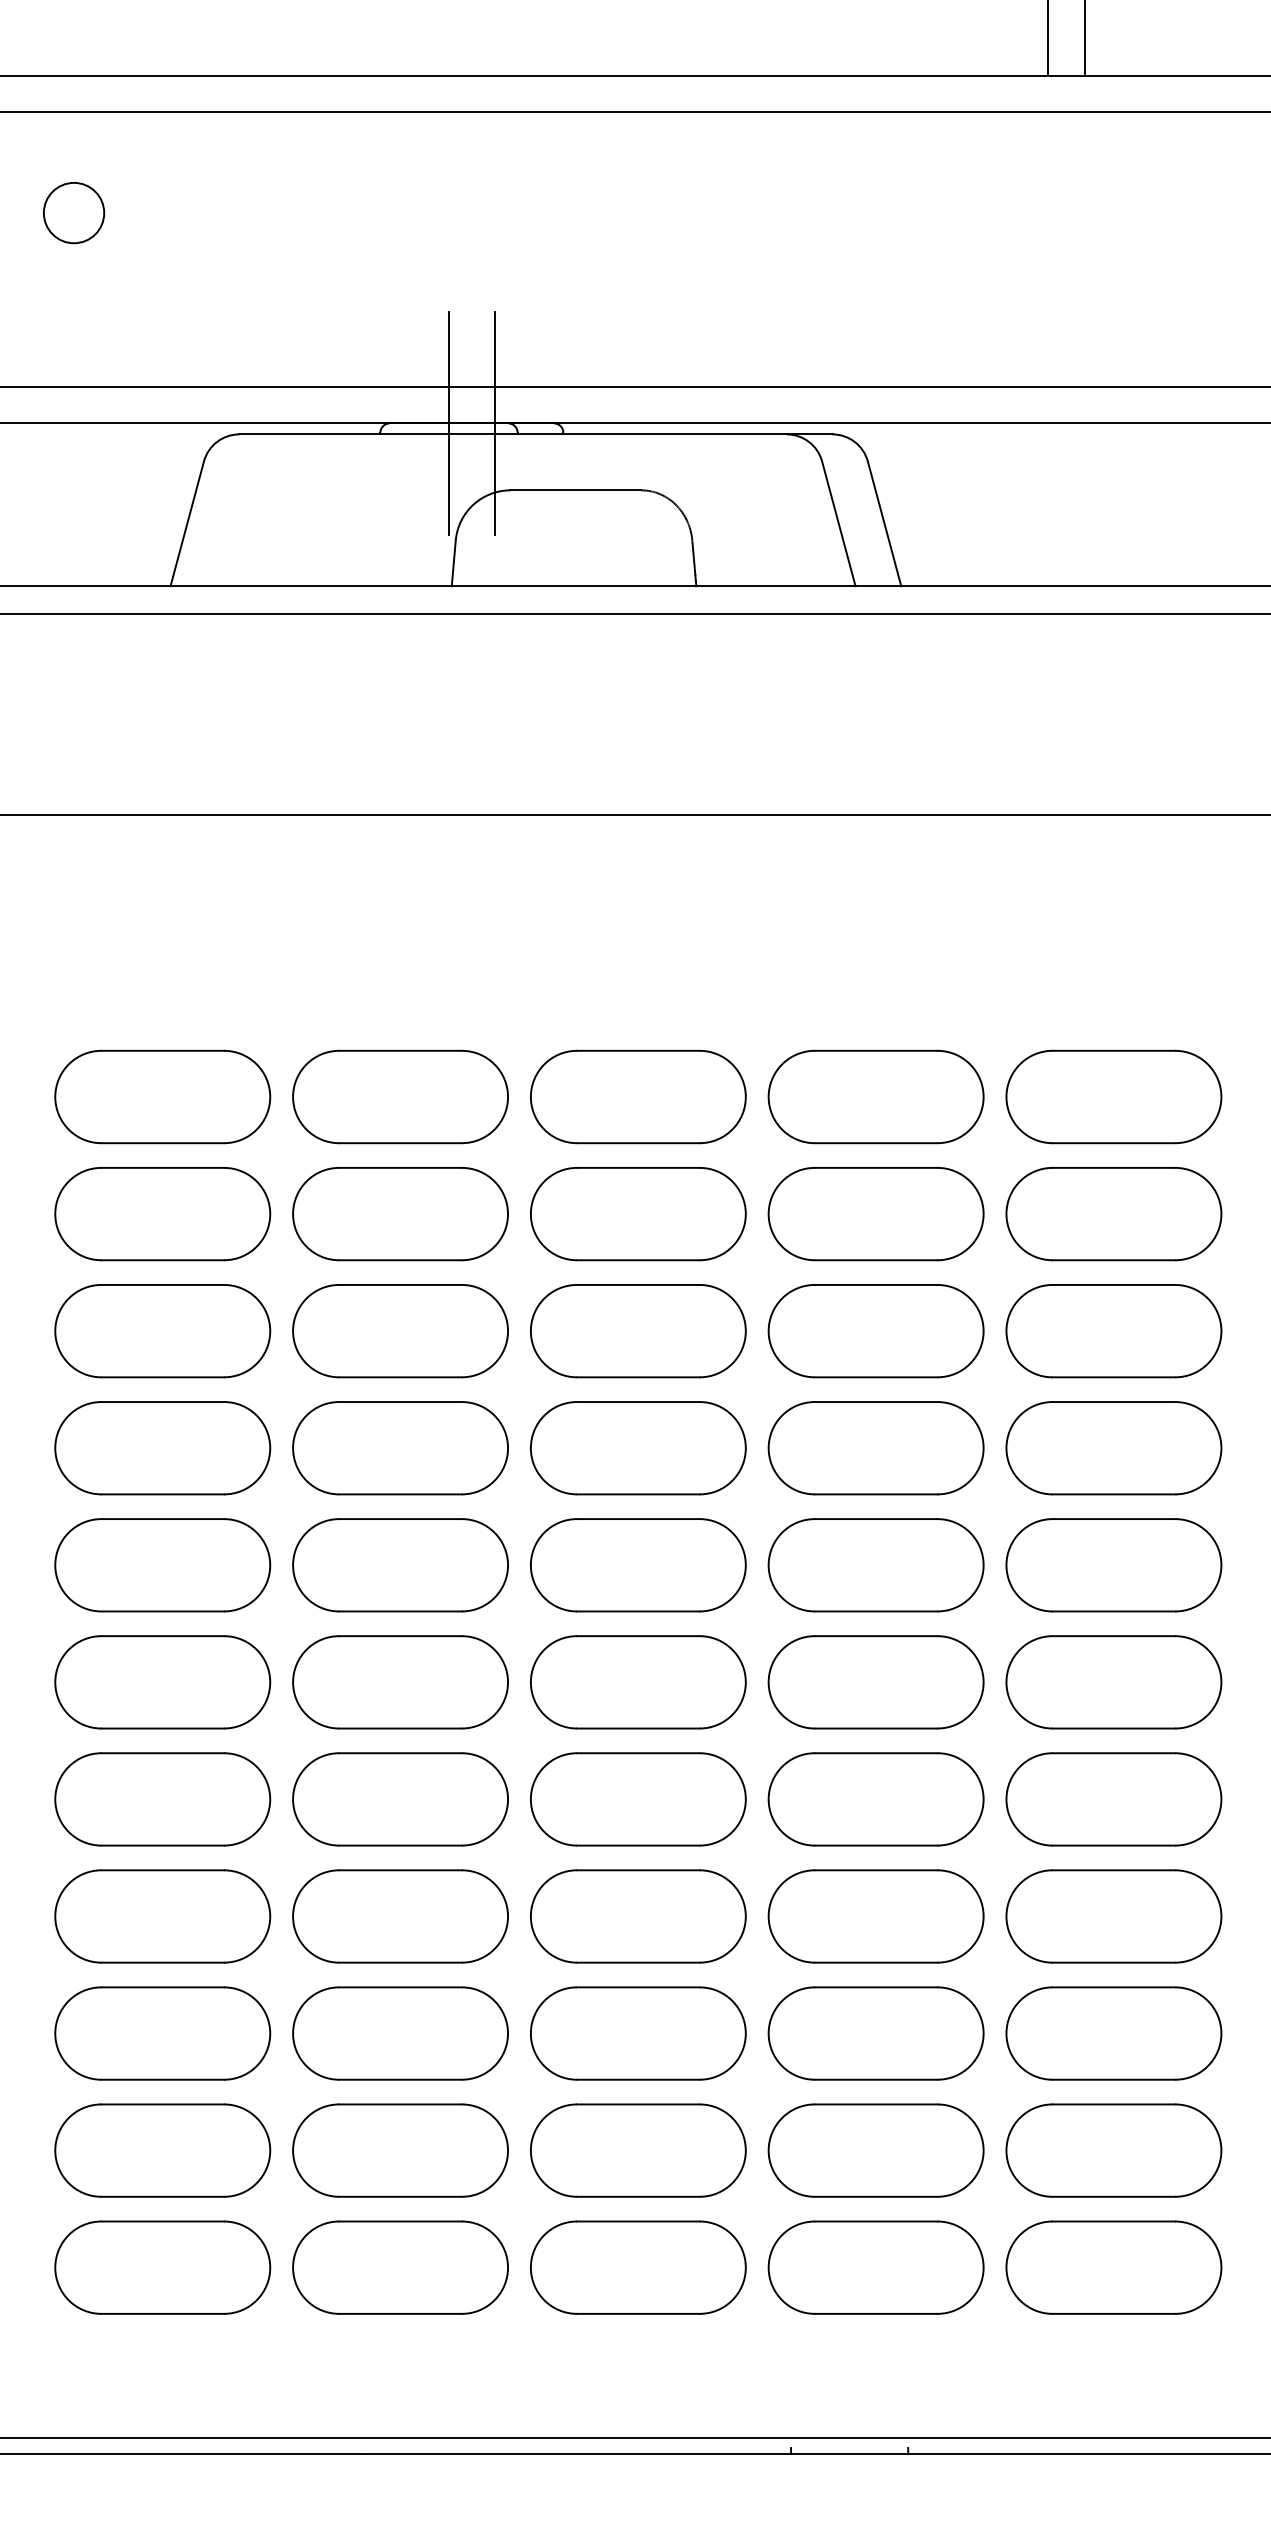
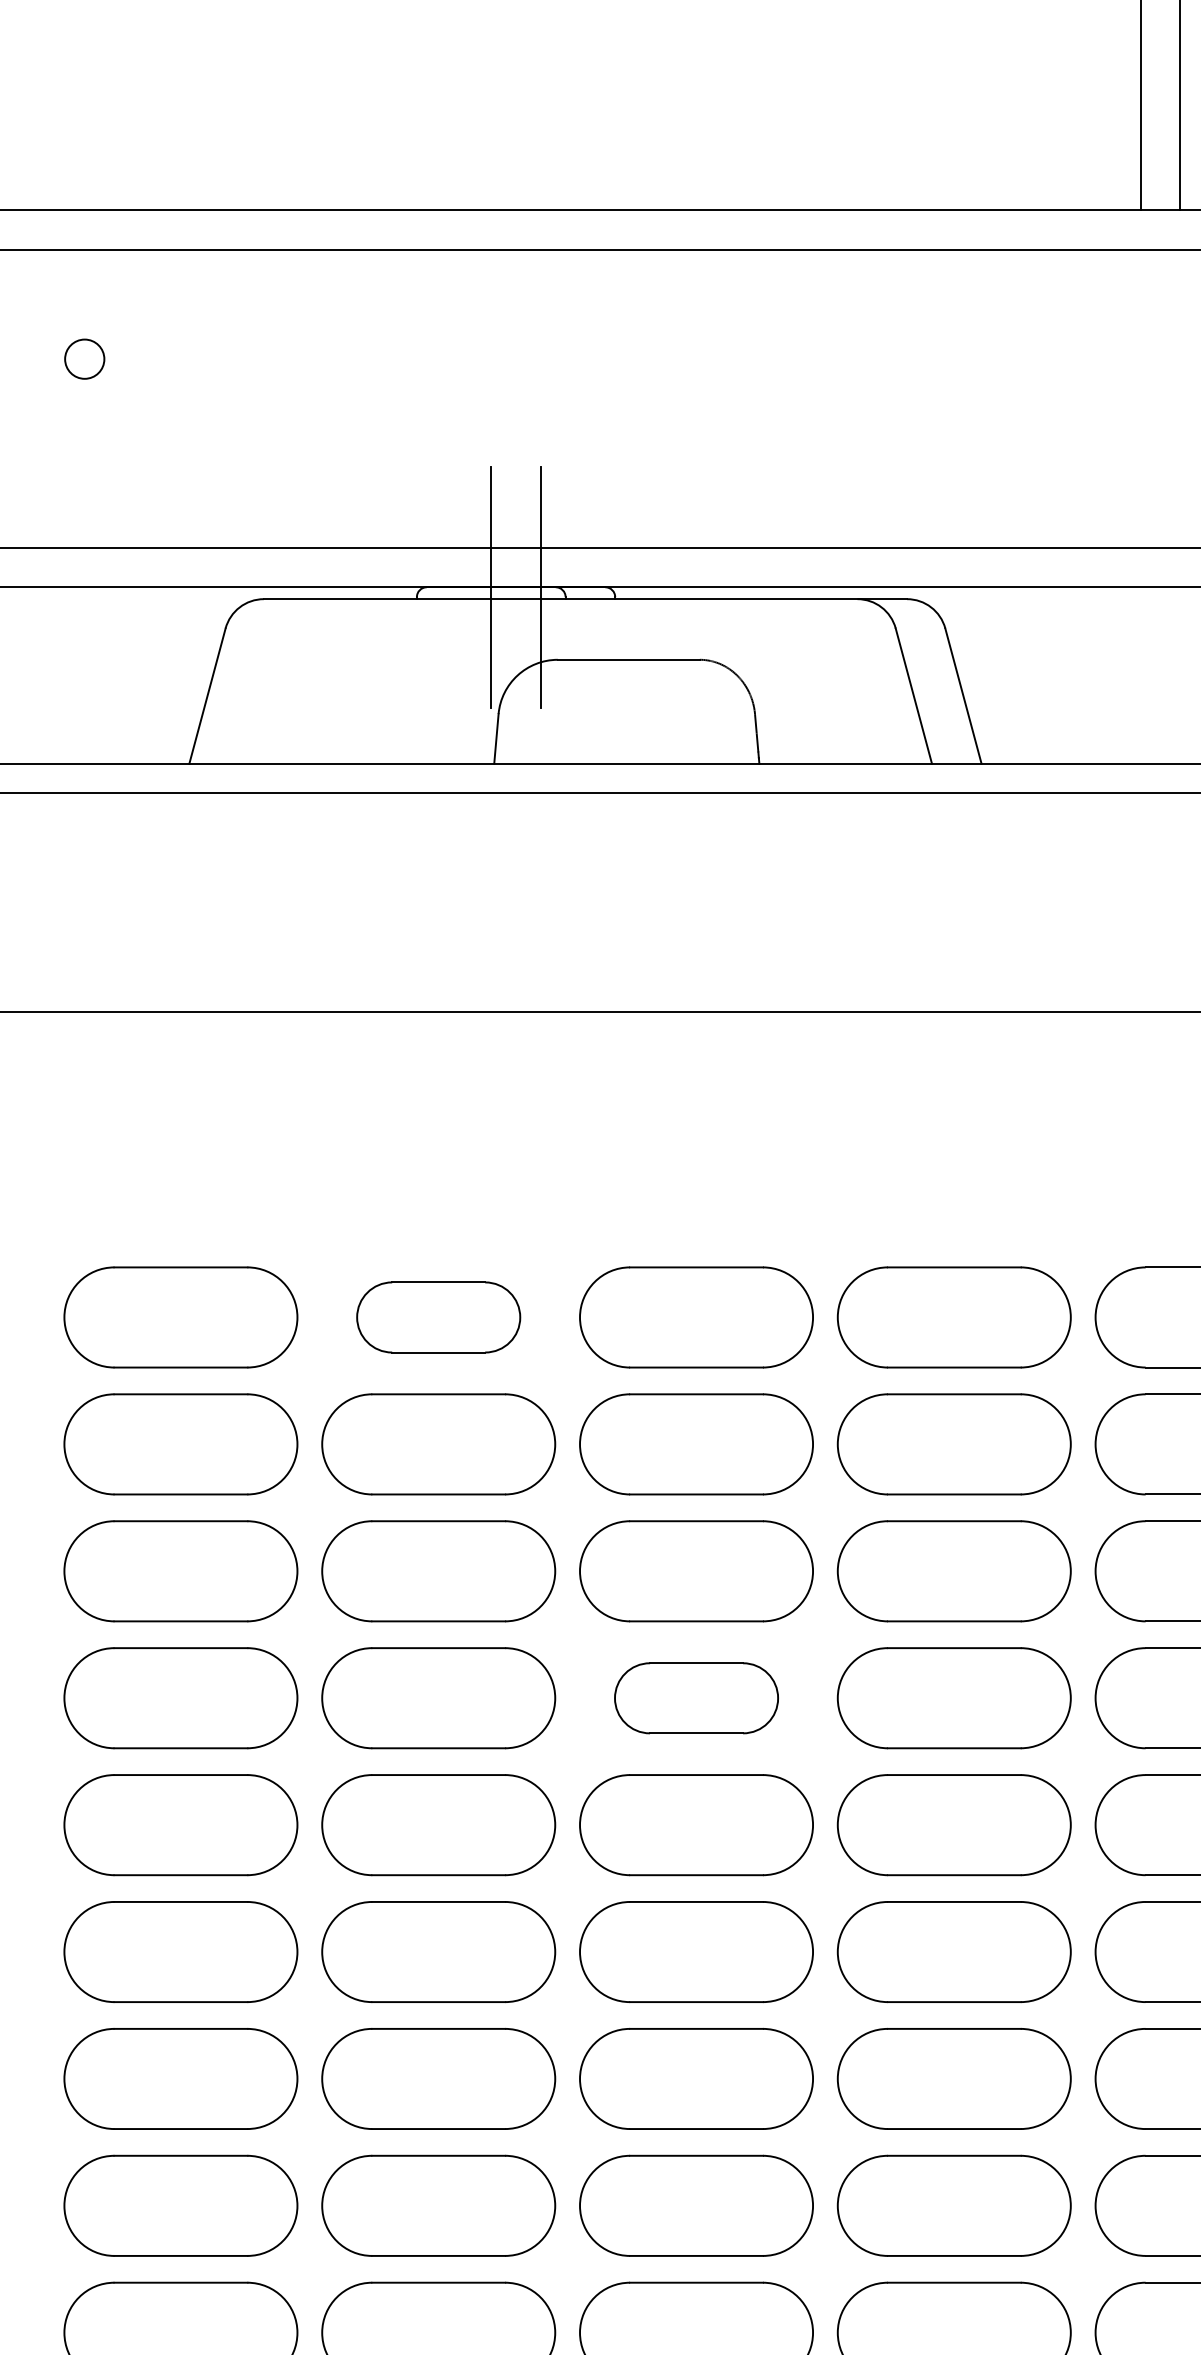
circle: (73, 212) -> (84, 358), size x0.6
part: (400, 1096) -> (438, 1316), size x0.7
part: (638, 1448) -> (696, 1698), size x0.7

